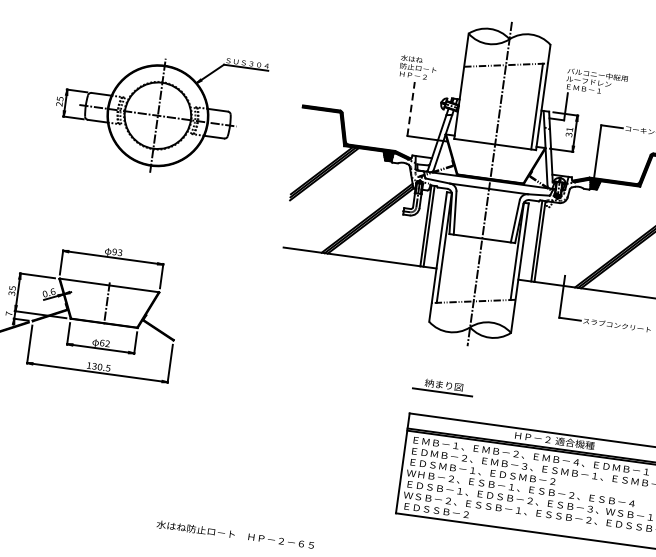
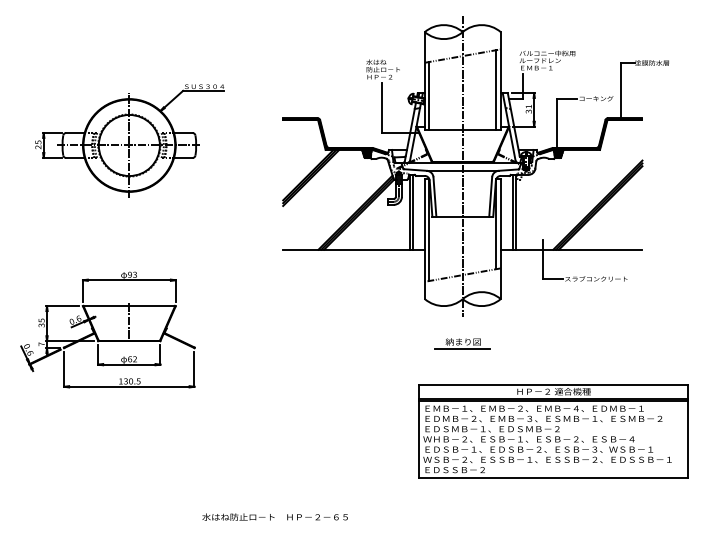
line: (464, 102) -> (429, 95), added
line: (410, 108) -> (381, 107), dashed -> solid
part: (158, 110) -> (129, 140), moved
part: (442, 386) -> (462, 343), moved

